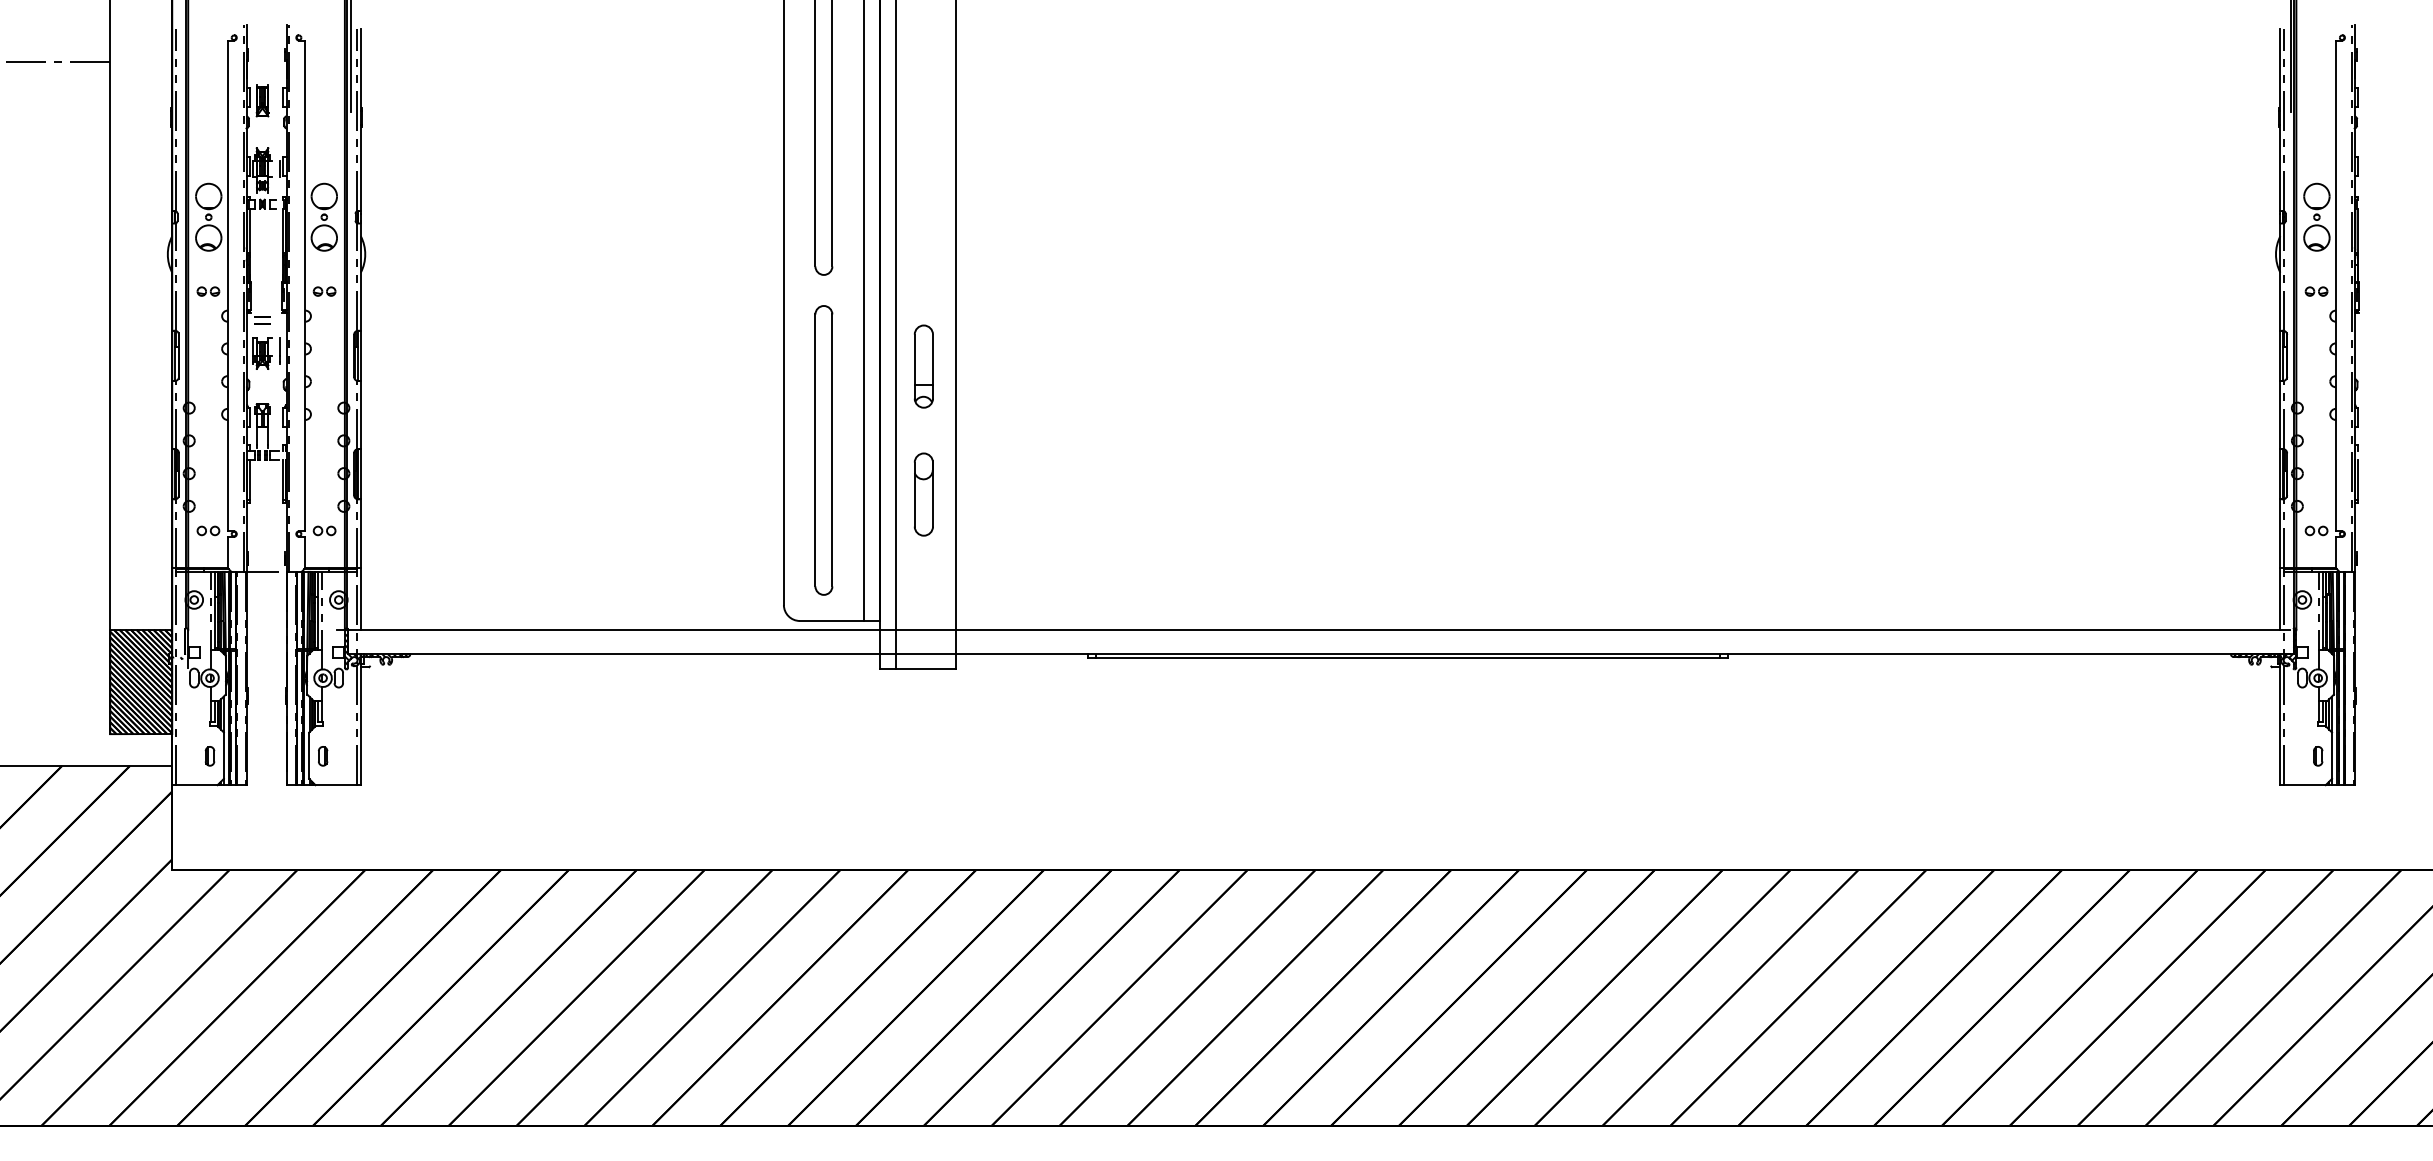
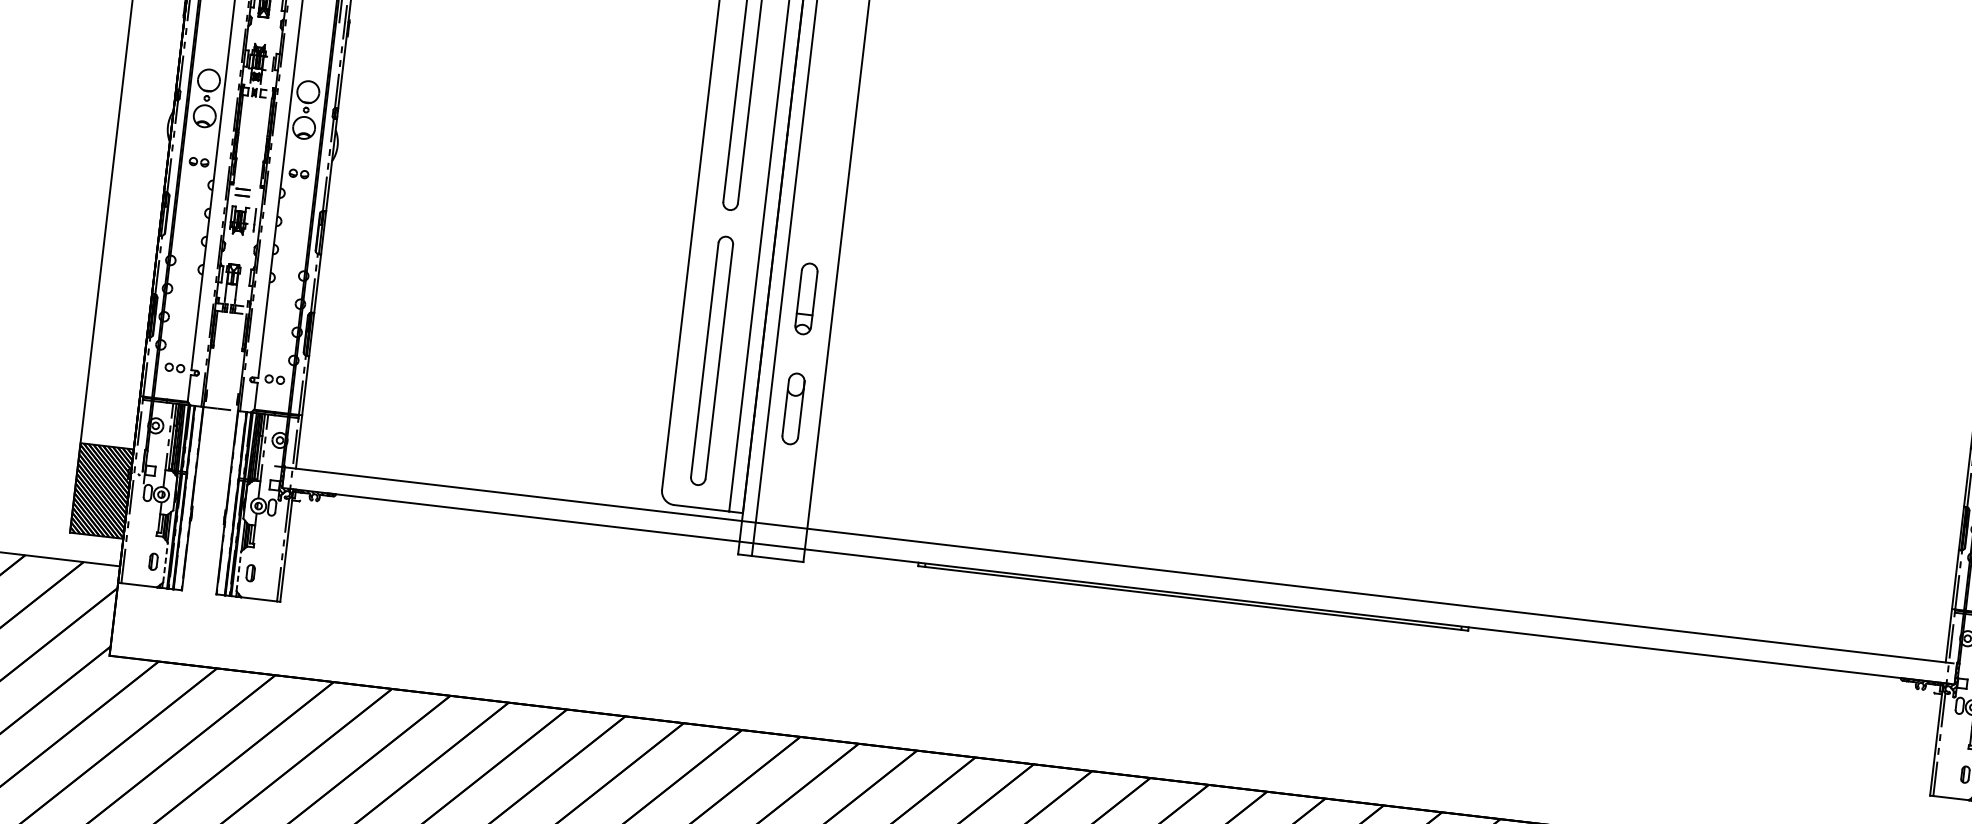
line: (223, 755) -> (165, 562), solid -> dashed
line: (309, 755) -> (239, 571), solid -> dashed

